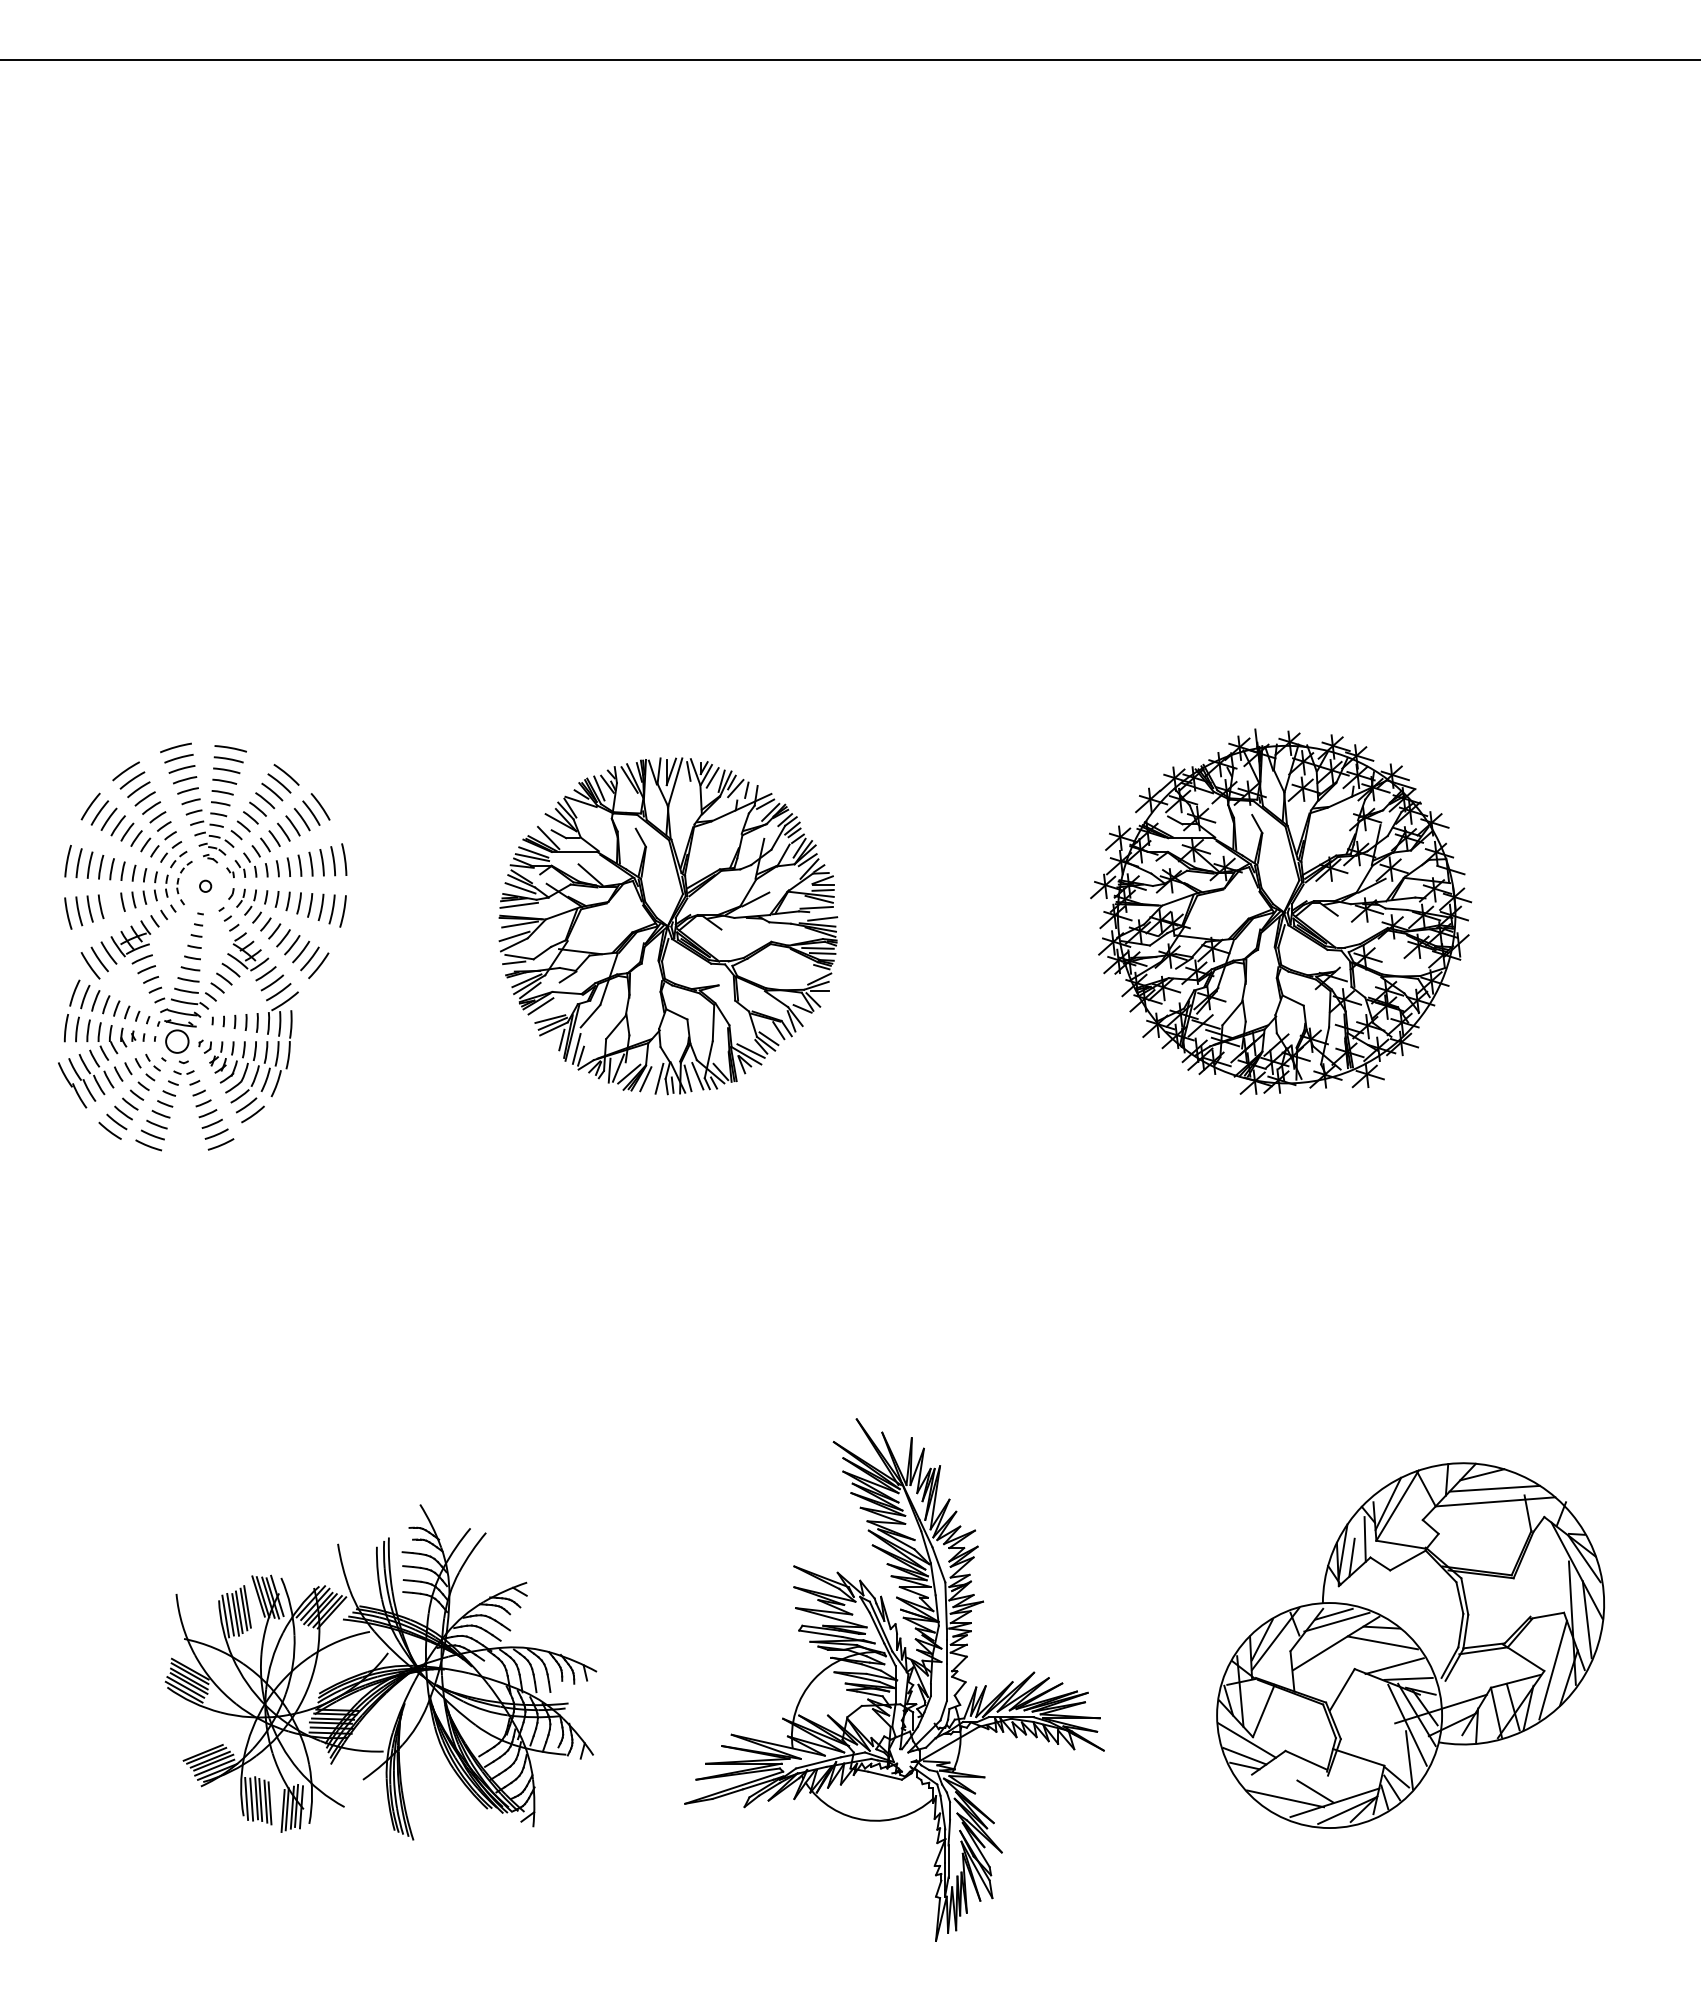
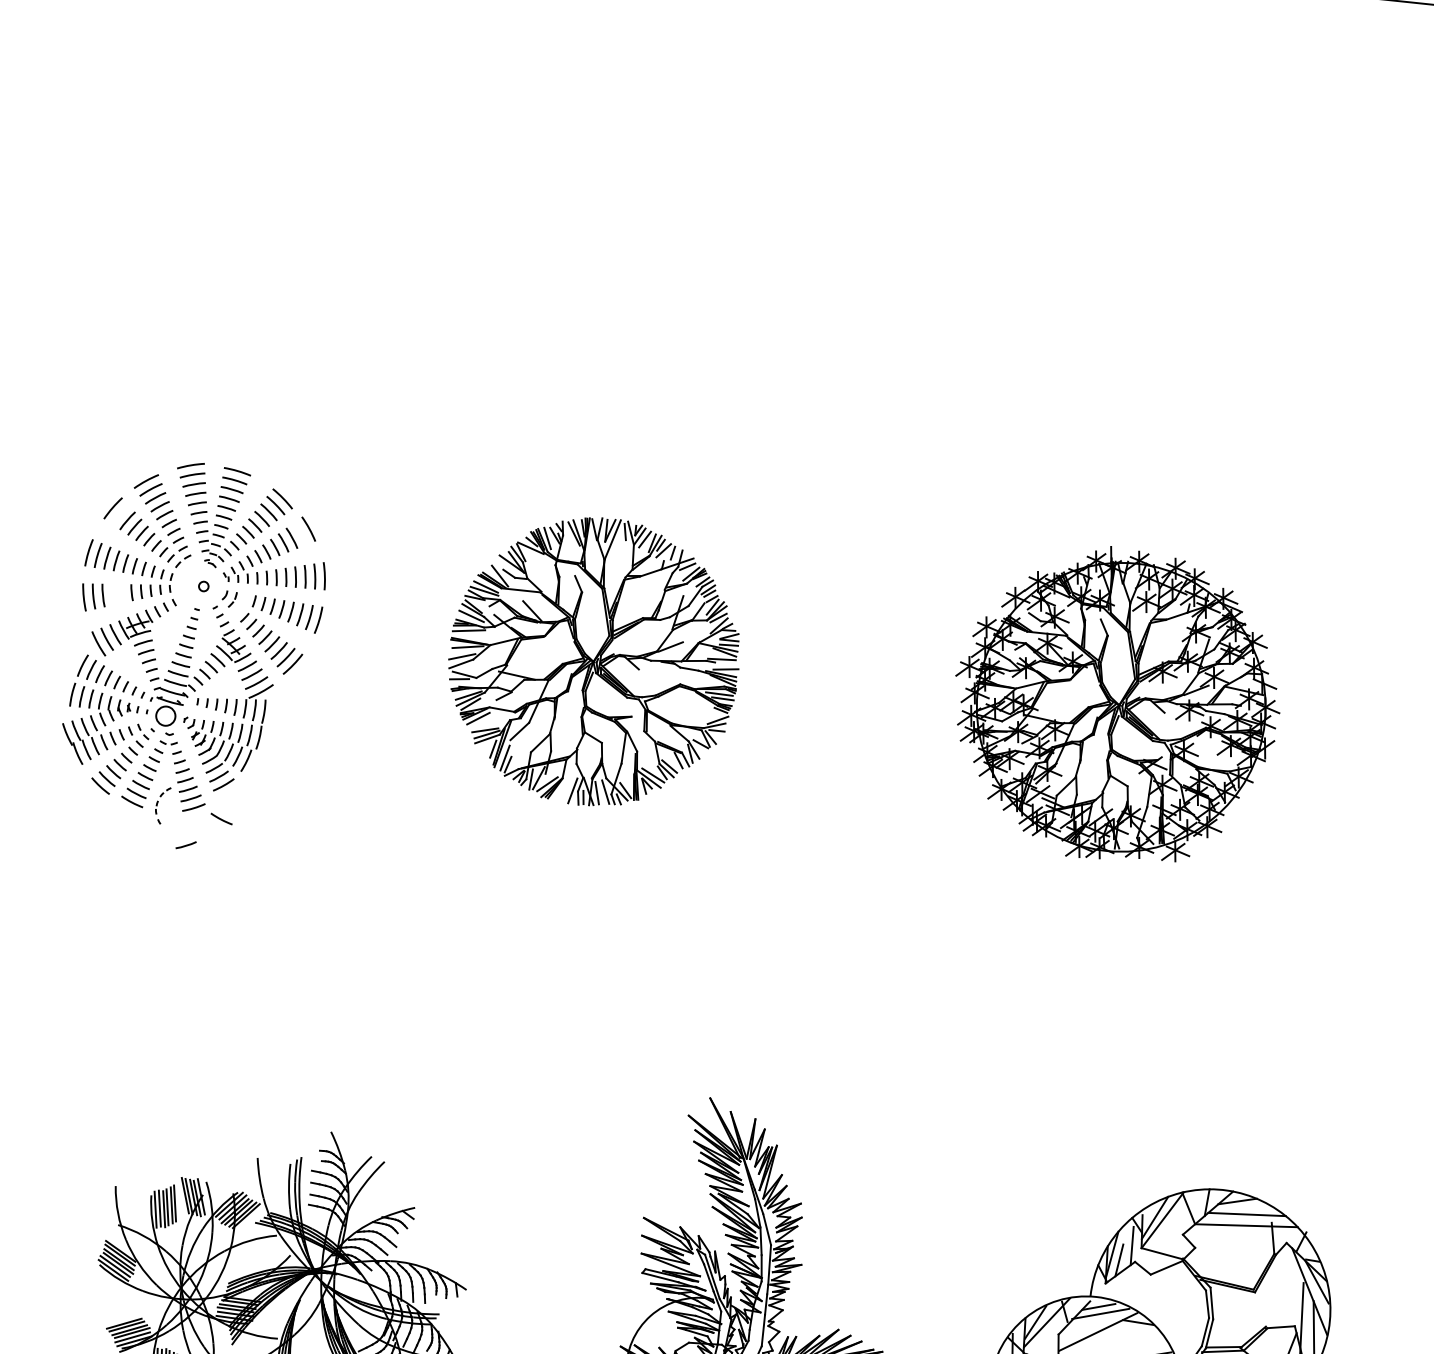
line: (99, 812) -> (120, 514), removed
line: (311, 812) -> (300, 533), removed
part: (184, 883) -> (162, 806), moved
part: (250, 902) -> (240, 604), removed
line: (100, 906) -> (112, 594), removed
line: (645, 1079) -> (560, 790), removed
line: (254, 1154) -> (221, 819), added
line: (217, 1188) -> (186, 844), added
line: (1382, 1642) -> (1137, 1335), removed

